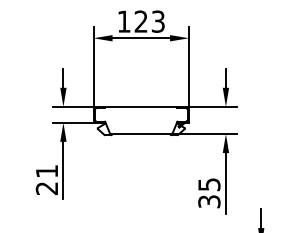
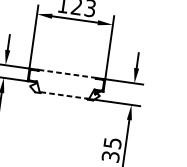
line: (141, 106) -> (67, 73), solid -> dashed
line: (141, 134) -> (64, 95), solid -> dashed

